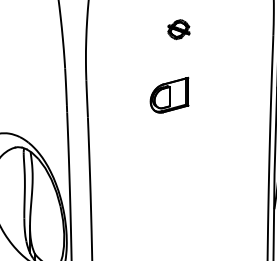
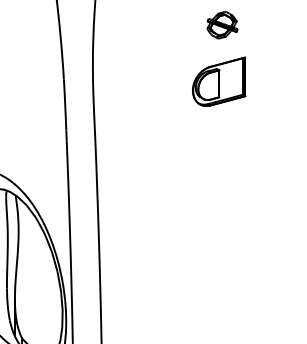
part: (169, 94) -> (219, 80), moved

